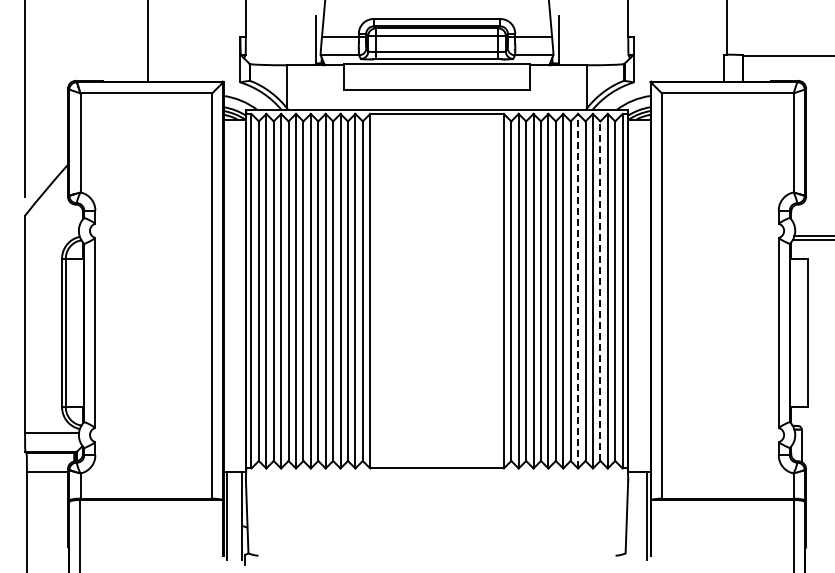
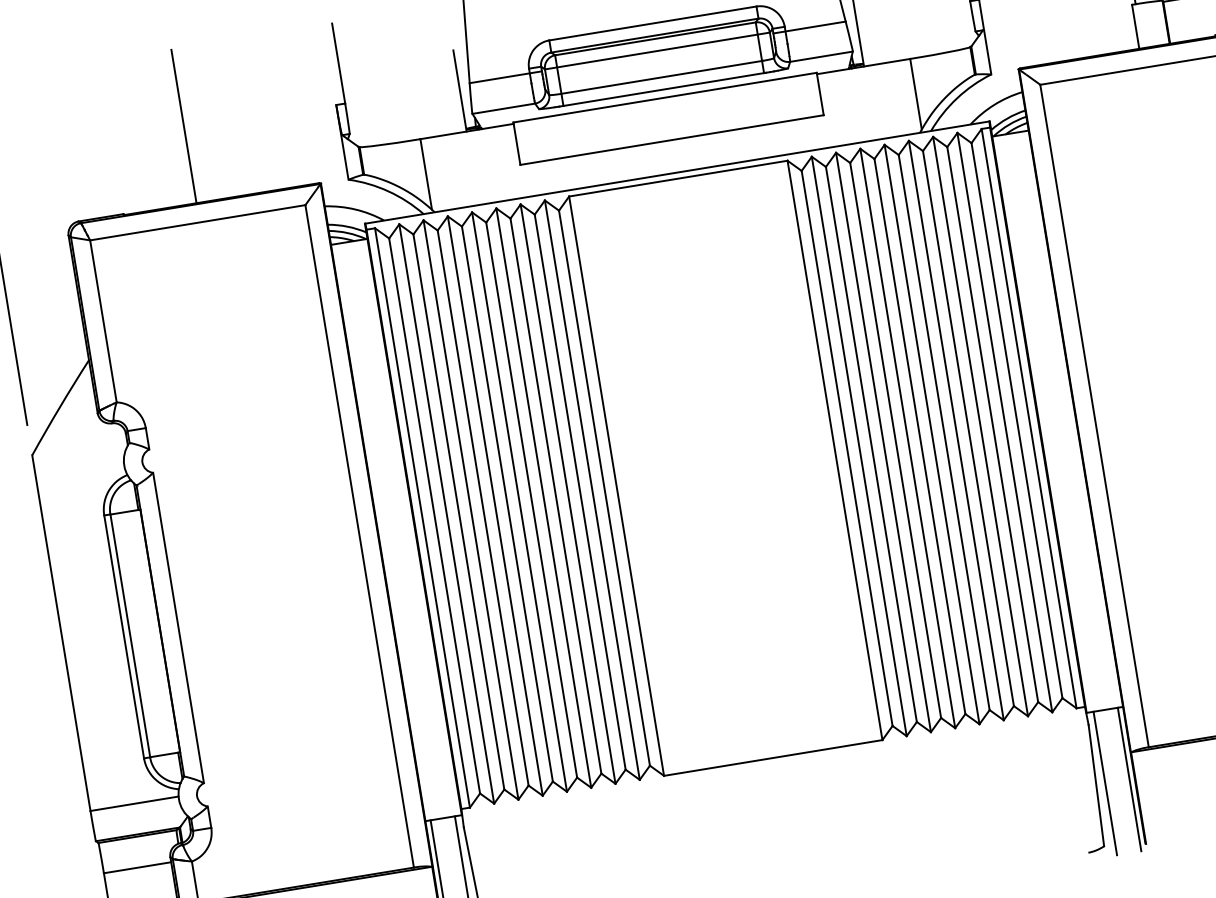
line: (578, 290) -> (956, 429), dashed -> solid
line: (600, 291) -> (992, 425), dashed -> solid
line: (632, 515) -> (1105, 782), added

